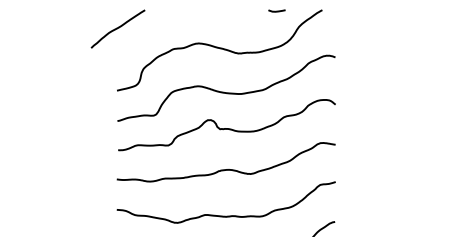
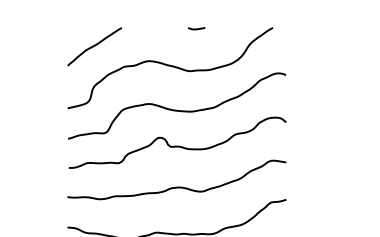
line: (276, 10) -> (196, 28), moved
curve: (117, 28) -> (94, 46), moved

